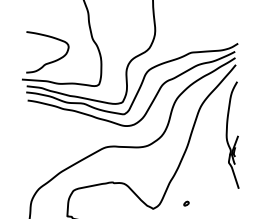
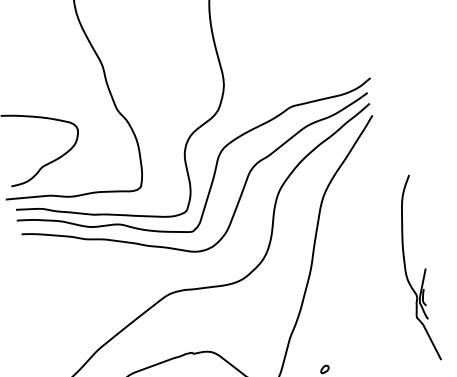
part: (232, 134) -> (415, 267), moved

